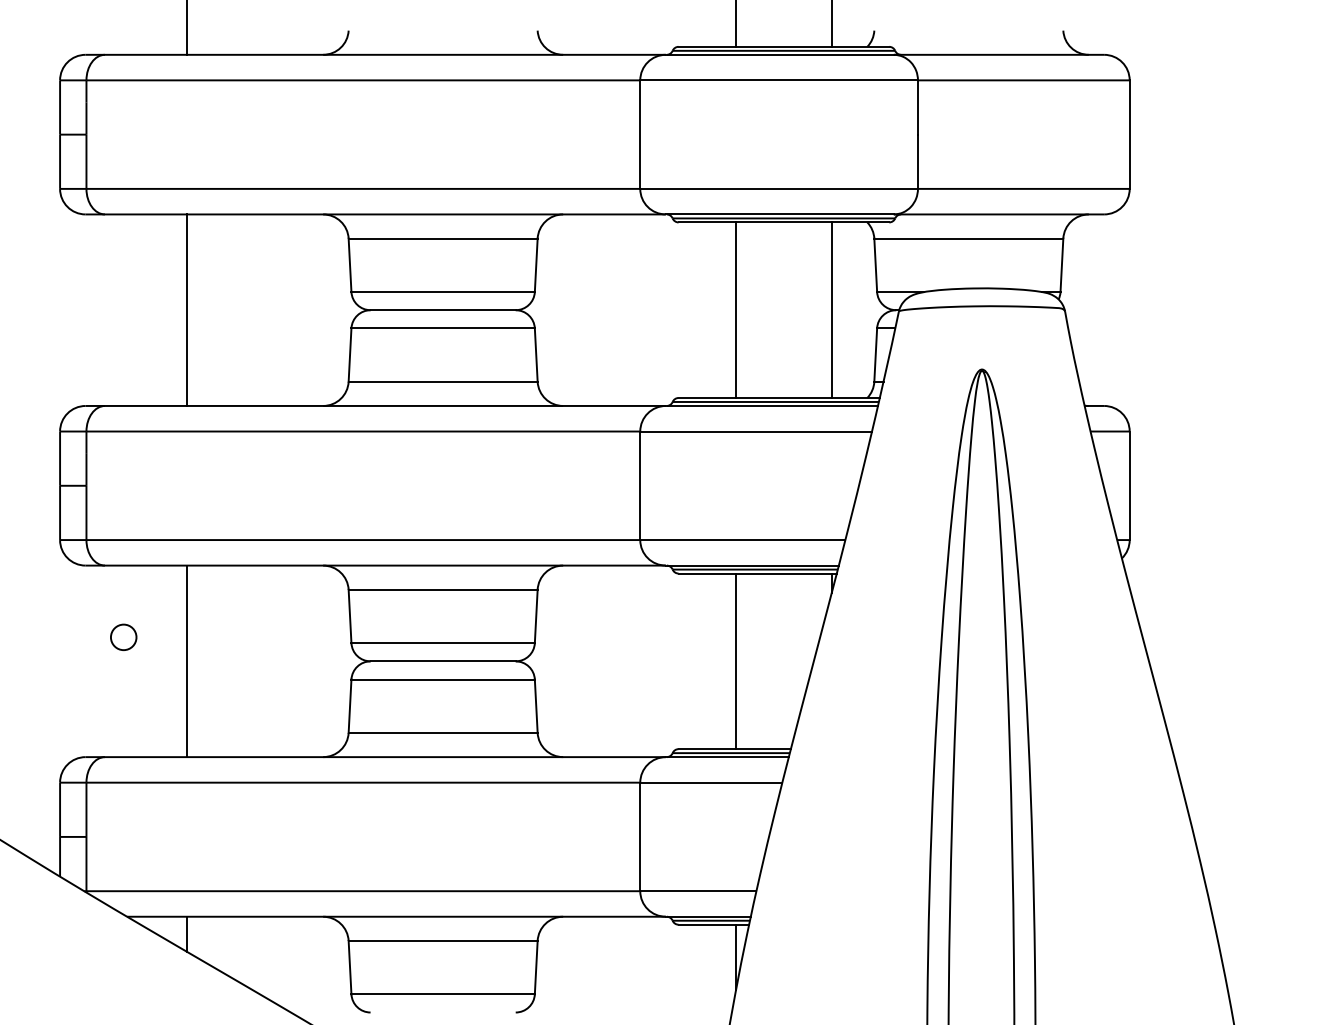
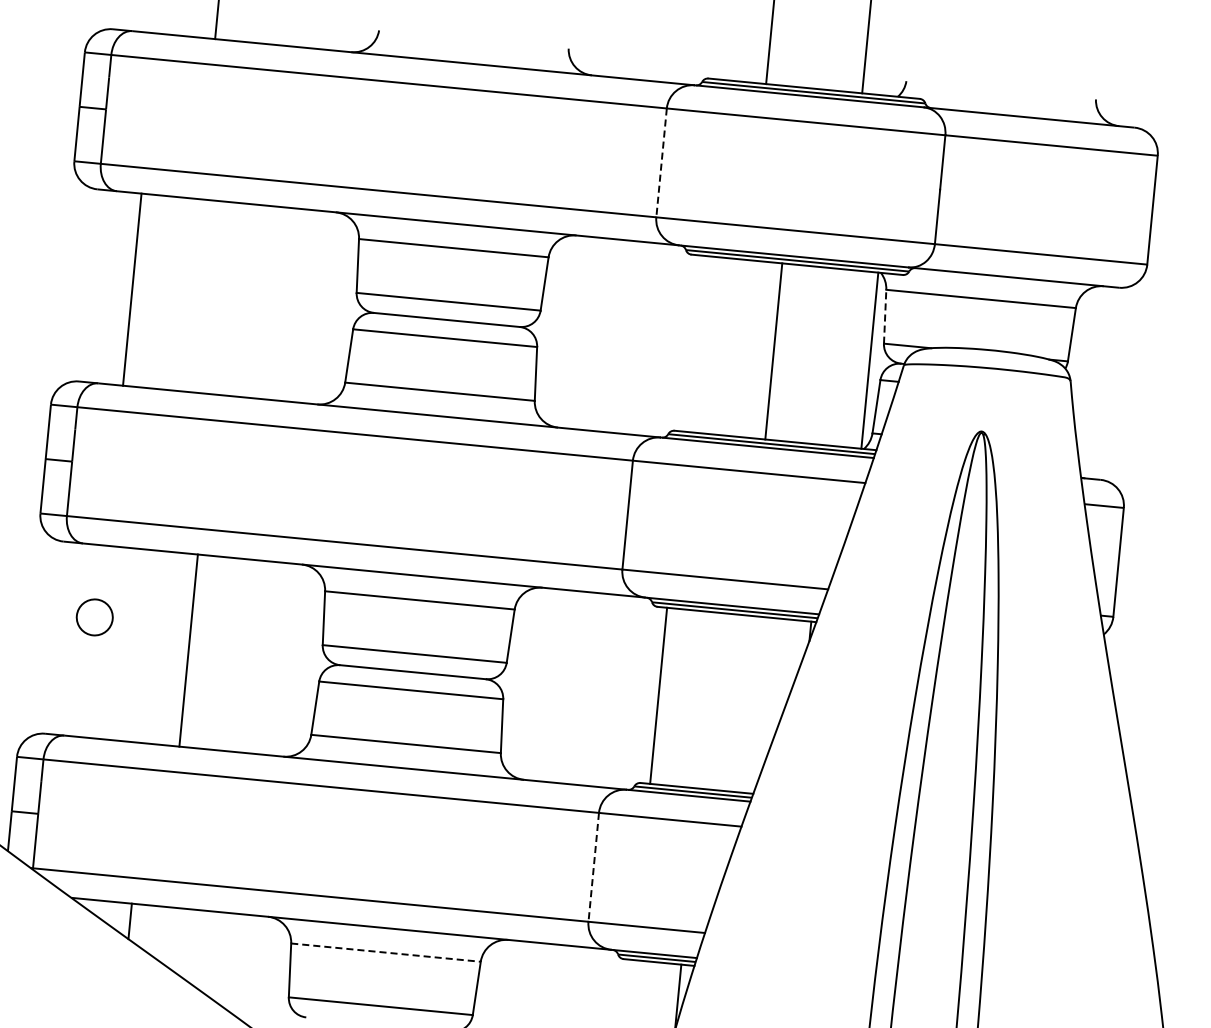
line: (640, 135) -> (661, 163), solid -> dashed
line: (875, 265) -> (884, 316), solid -> dashed
line: (187, 309) -> (132, 288), moved
line: (736, 310) -> (774, 351), moved
line: (831, 310) -> (869, 360), moved
circle: (123, 636) -> (94, 616), size x1.4
line: (187, 661) -> (188, 650), moved
line: (736, 661) -> (659, 696), moved
line: (640, 837) -> (593, 867), solid -> dashed
line: (443, 940) -> (386, 952), solid -> dashed

